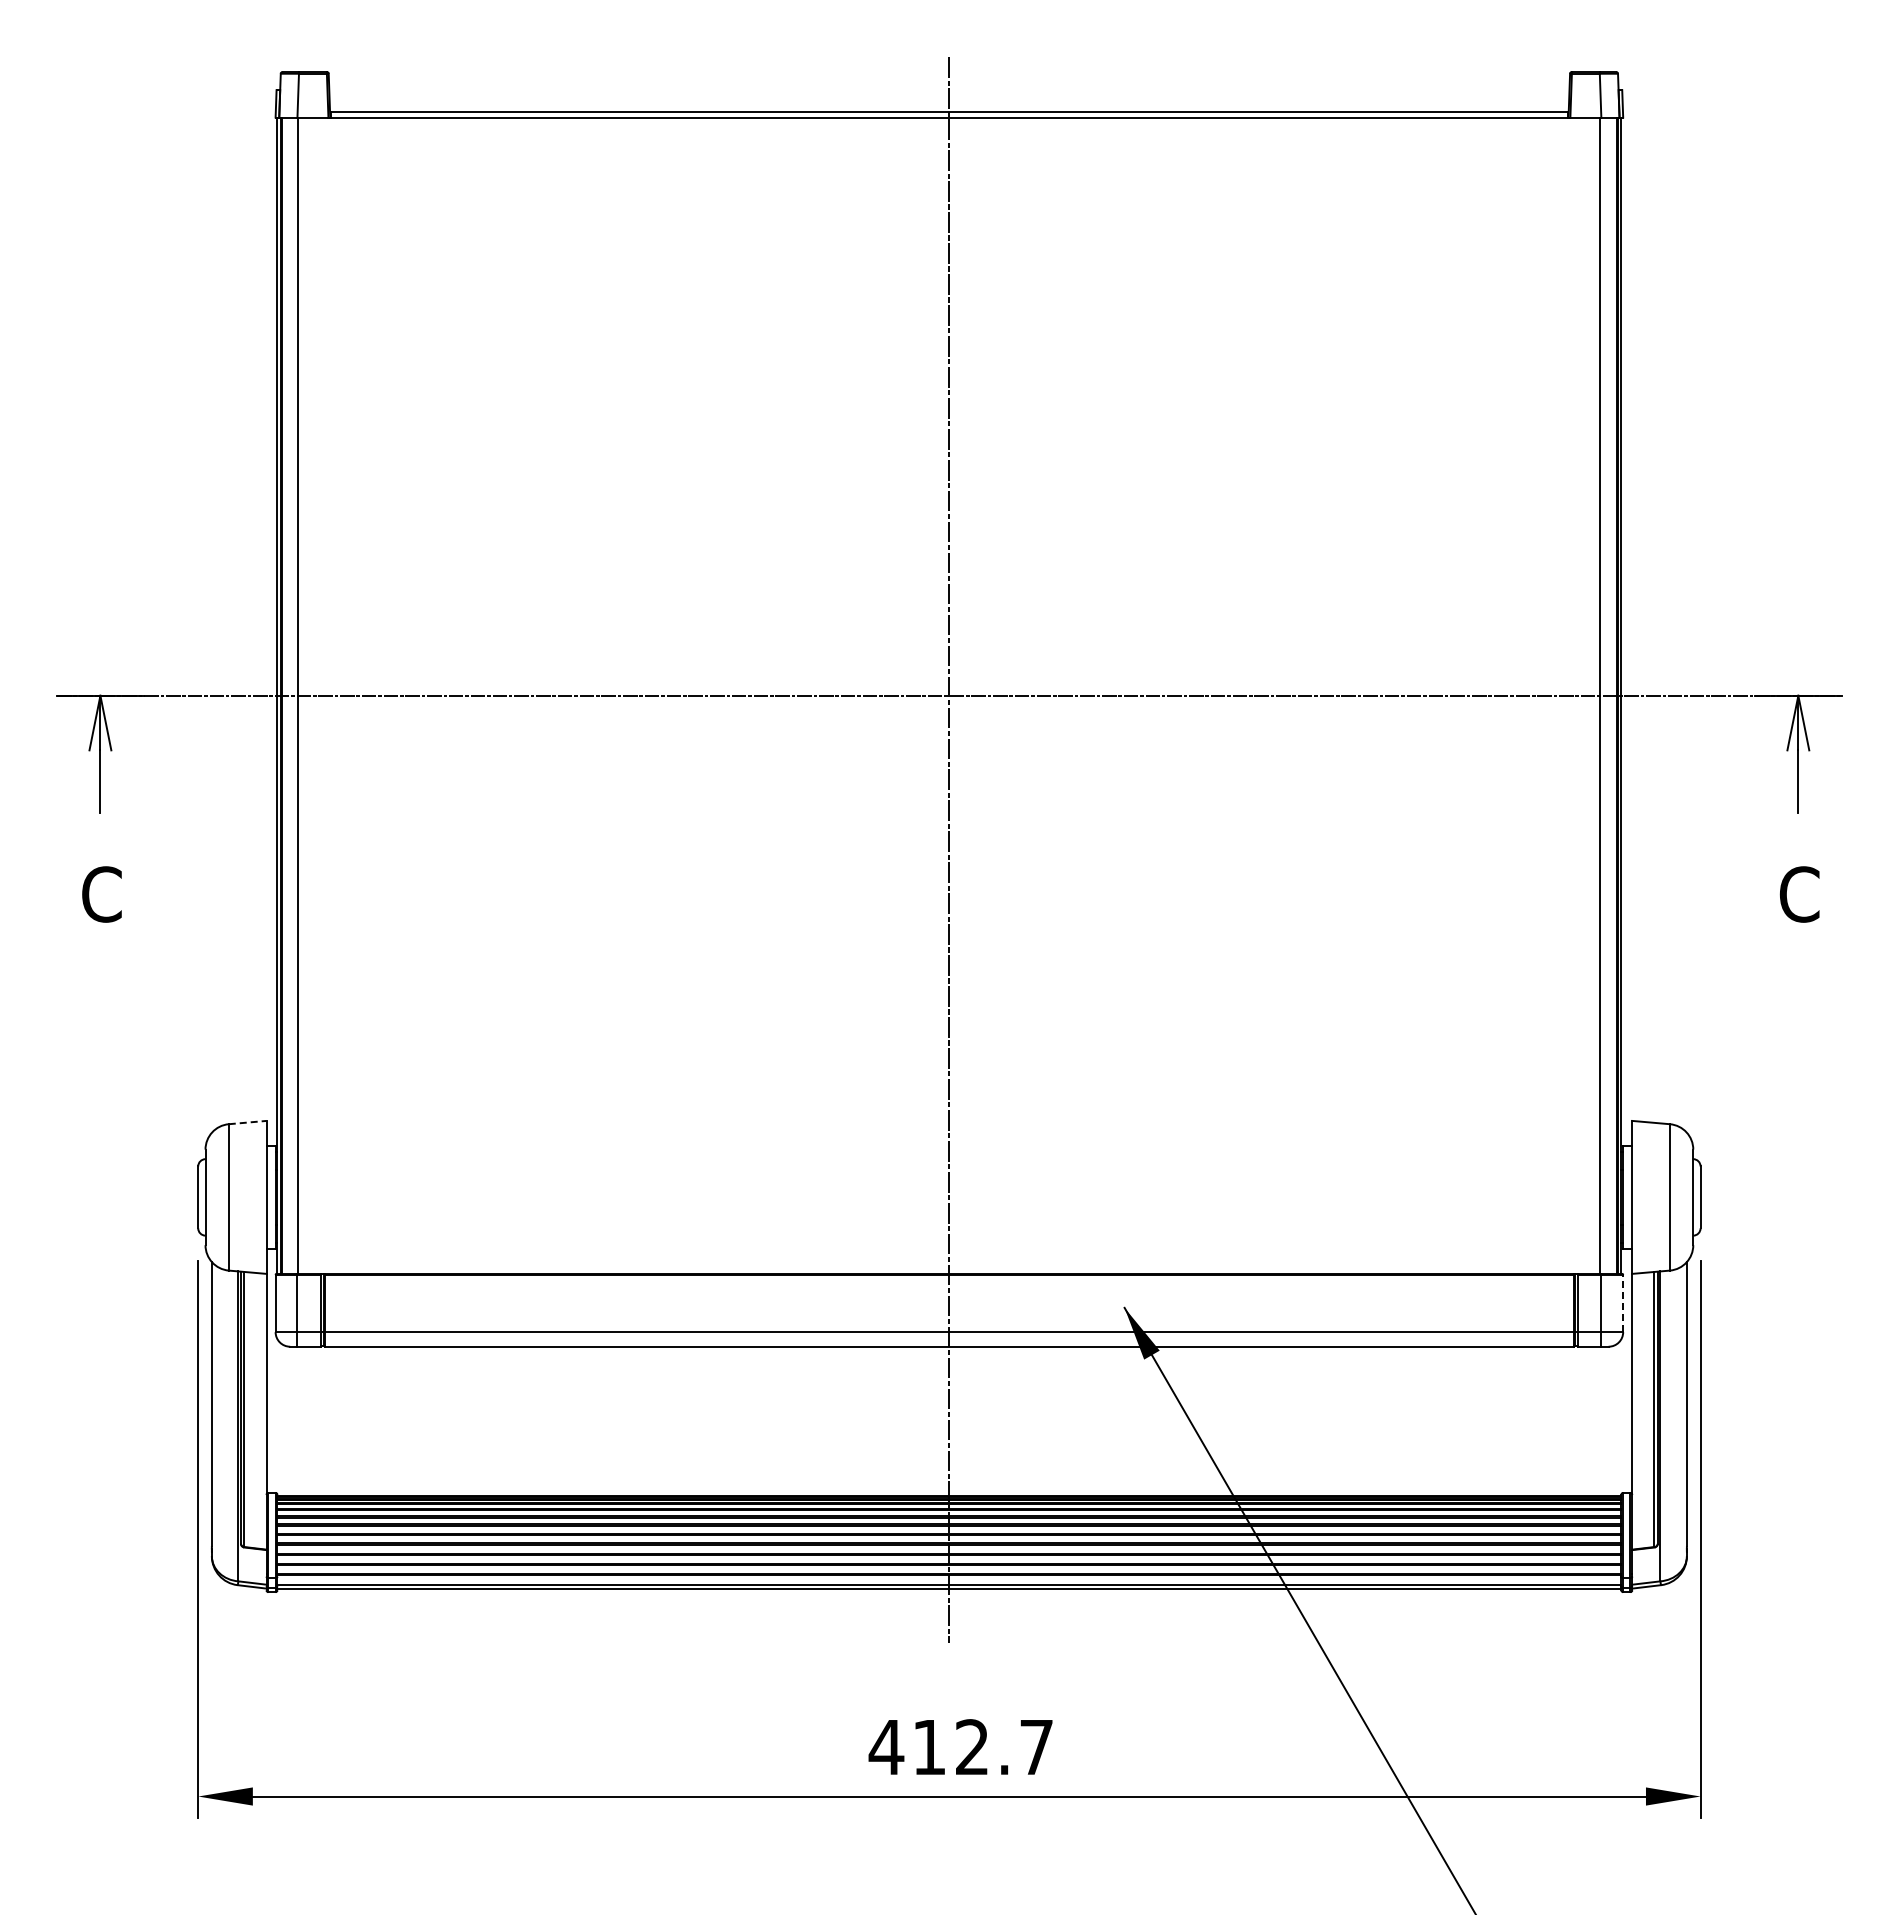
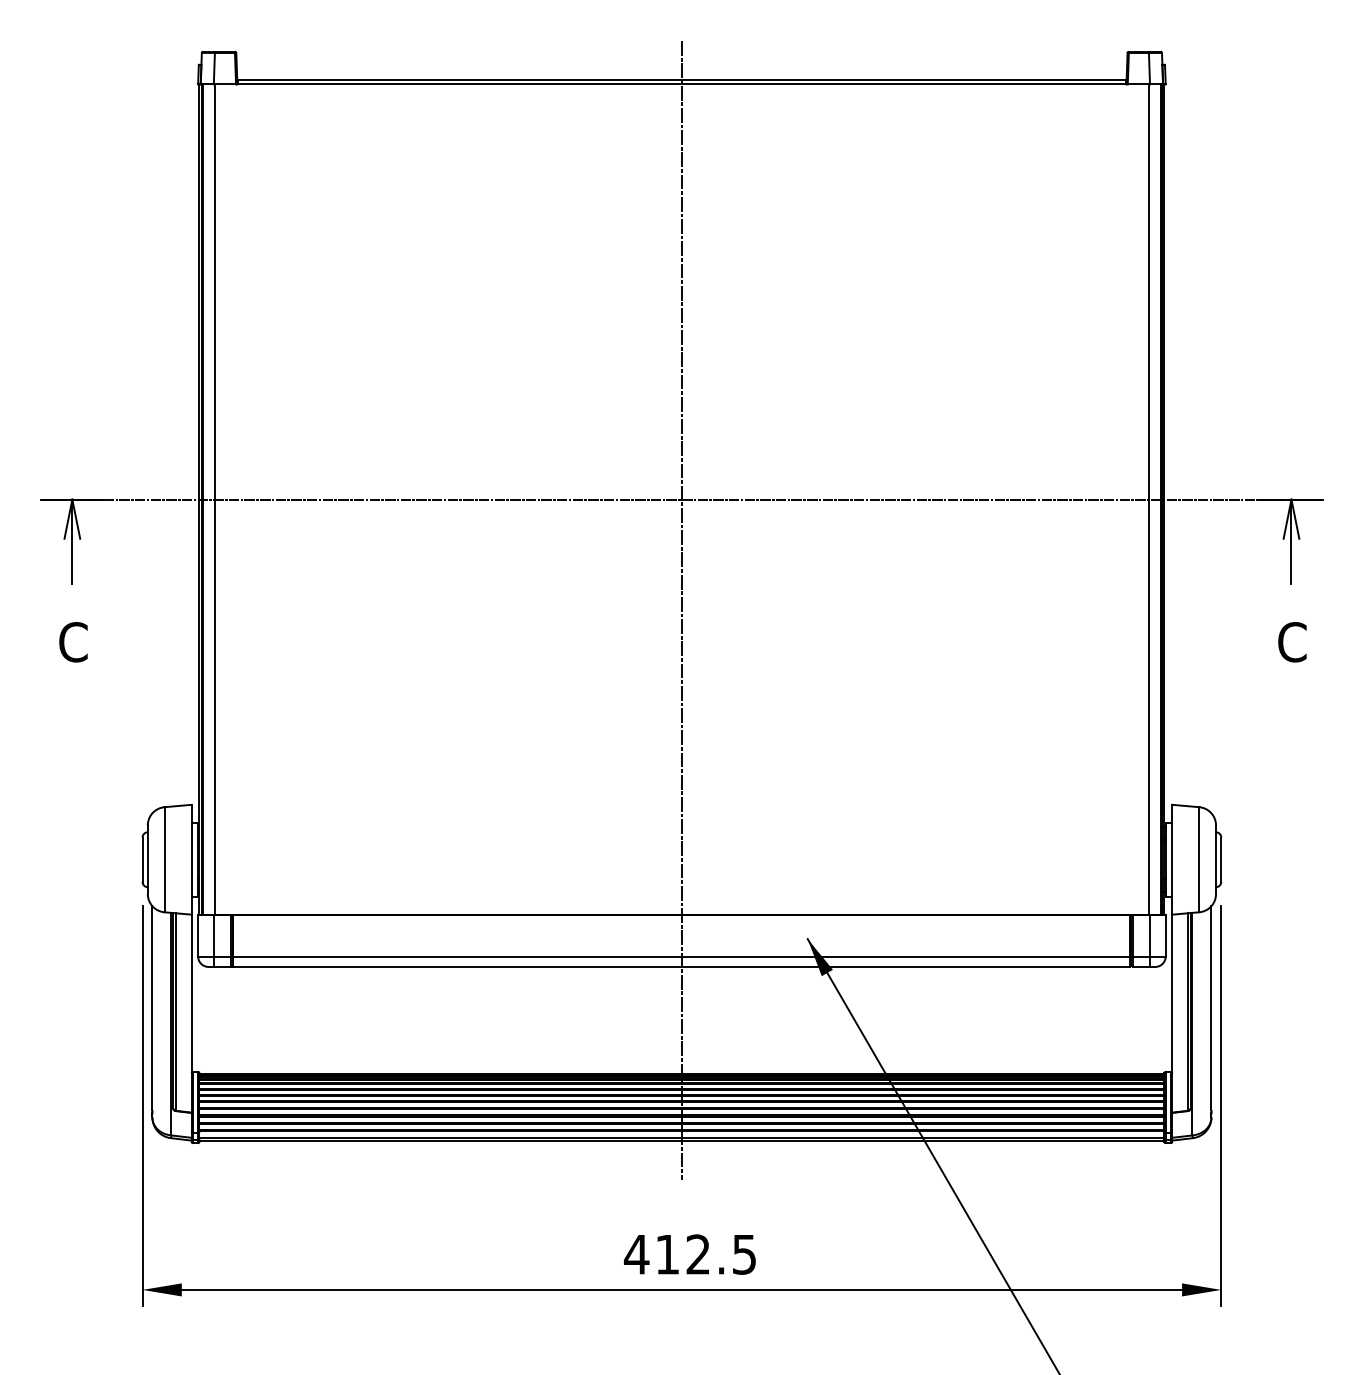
line: (247, 1122) -> (177, 805), dashed -> solid
line: (1623, 1303) -> (1165, 935), dashed -> solid
text: (1036, 1747) -> (744, 1254), 412.7 -> 412.5

